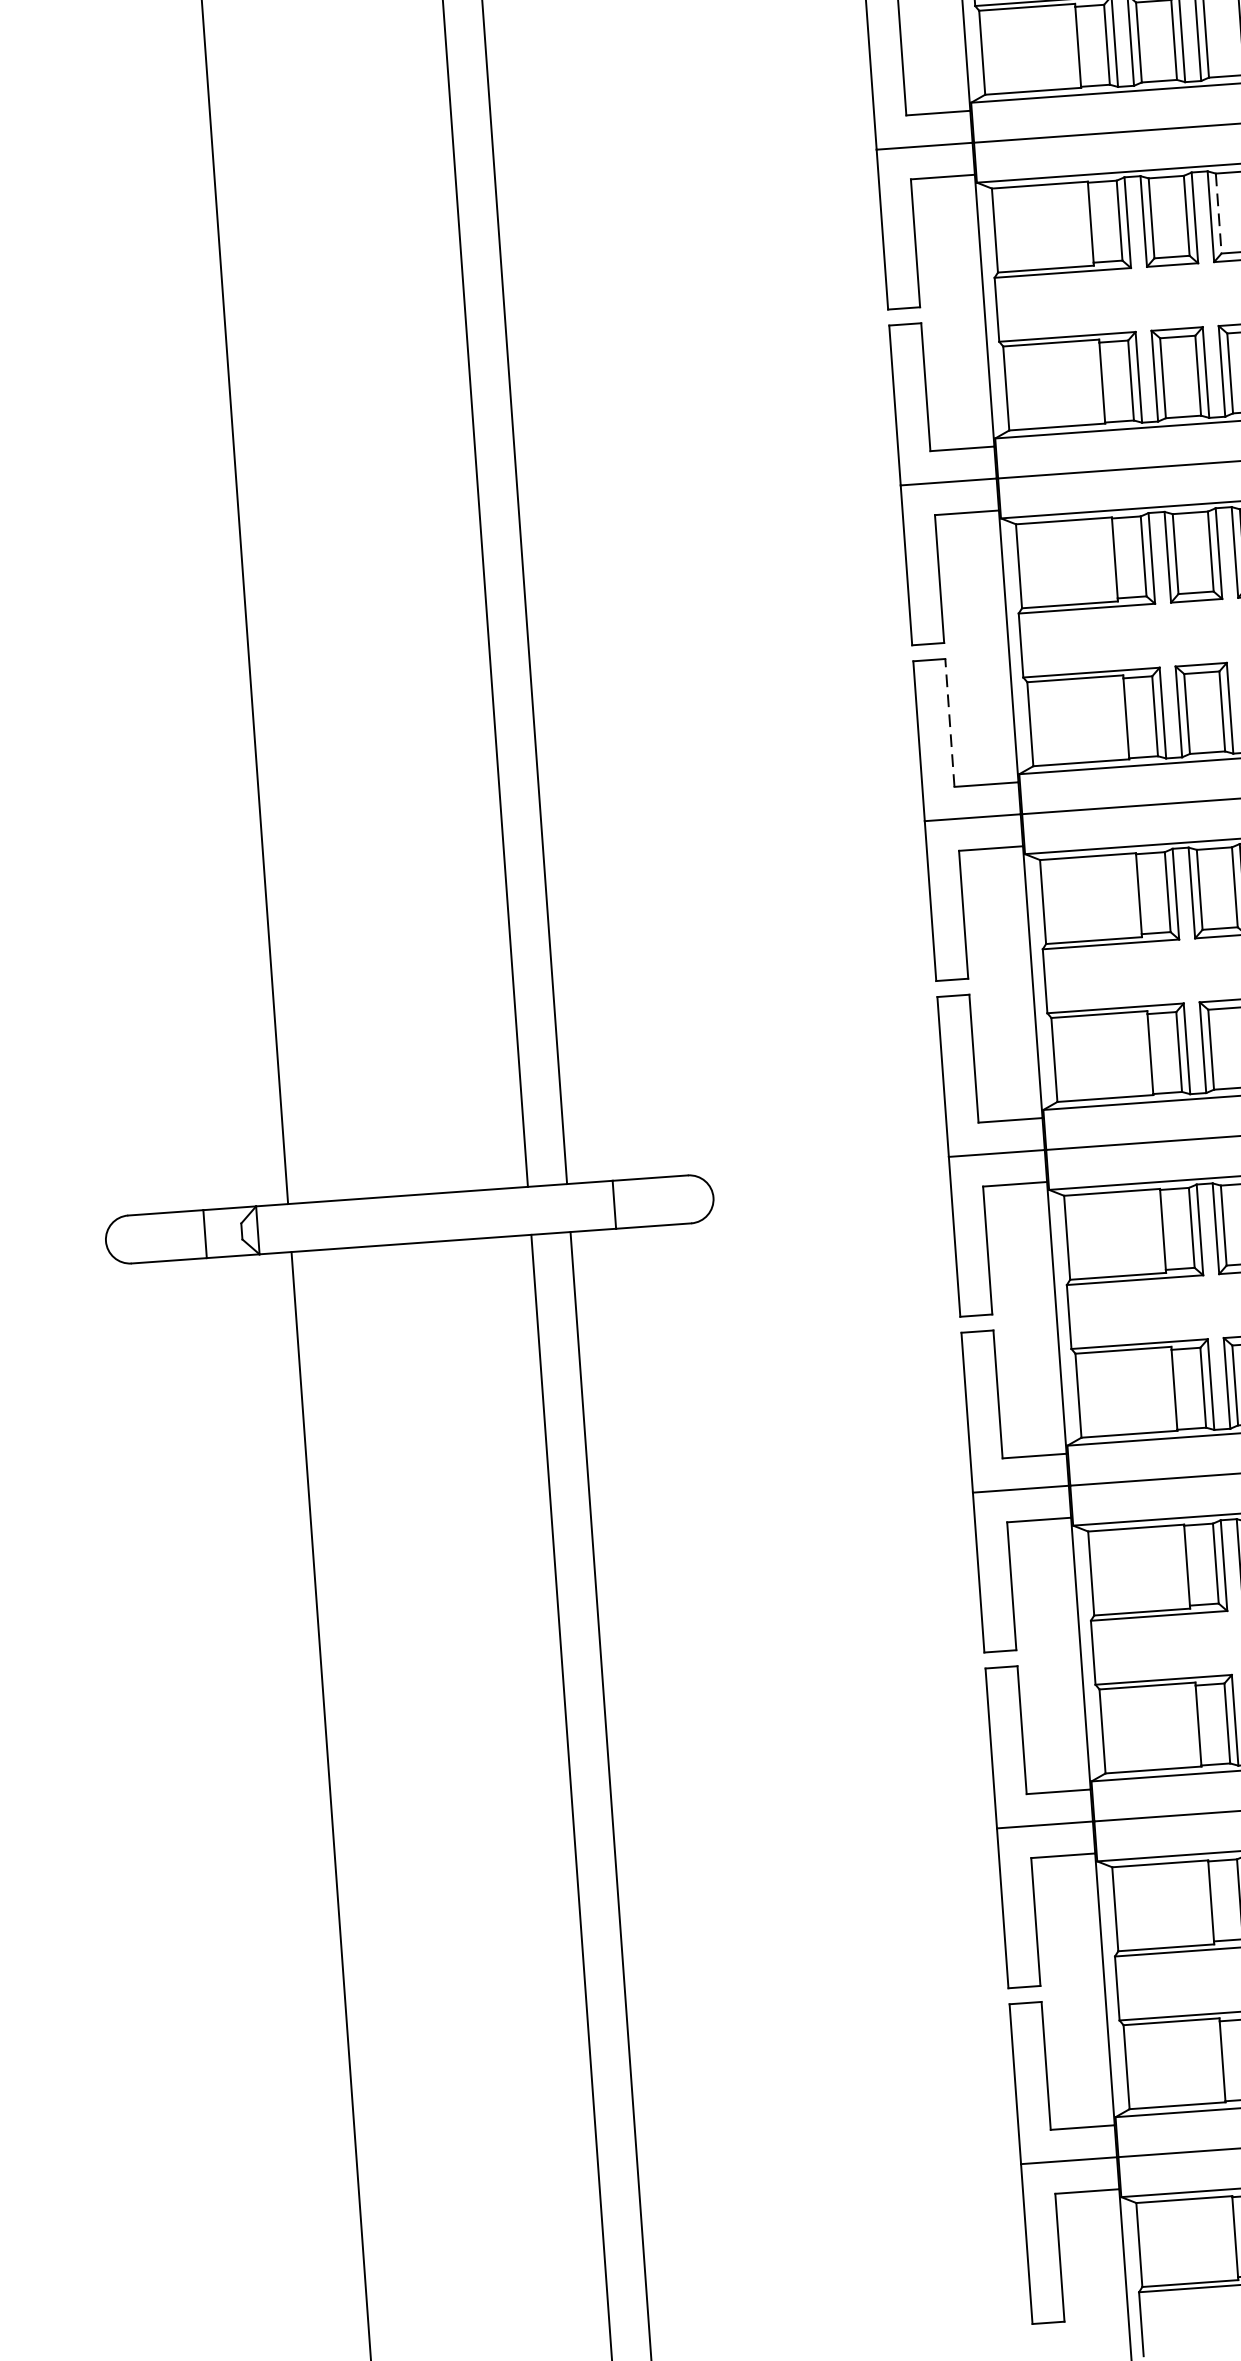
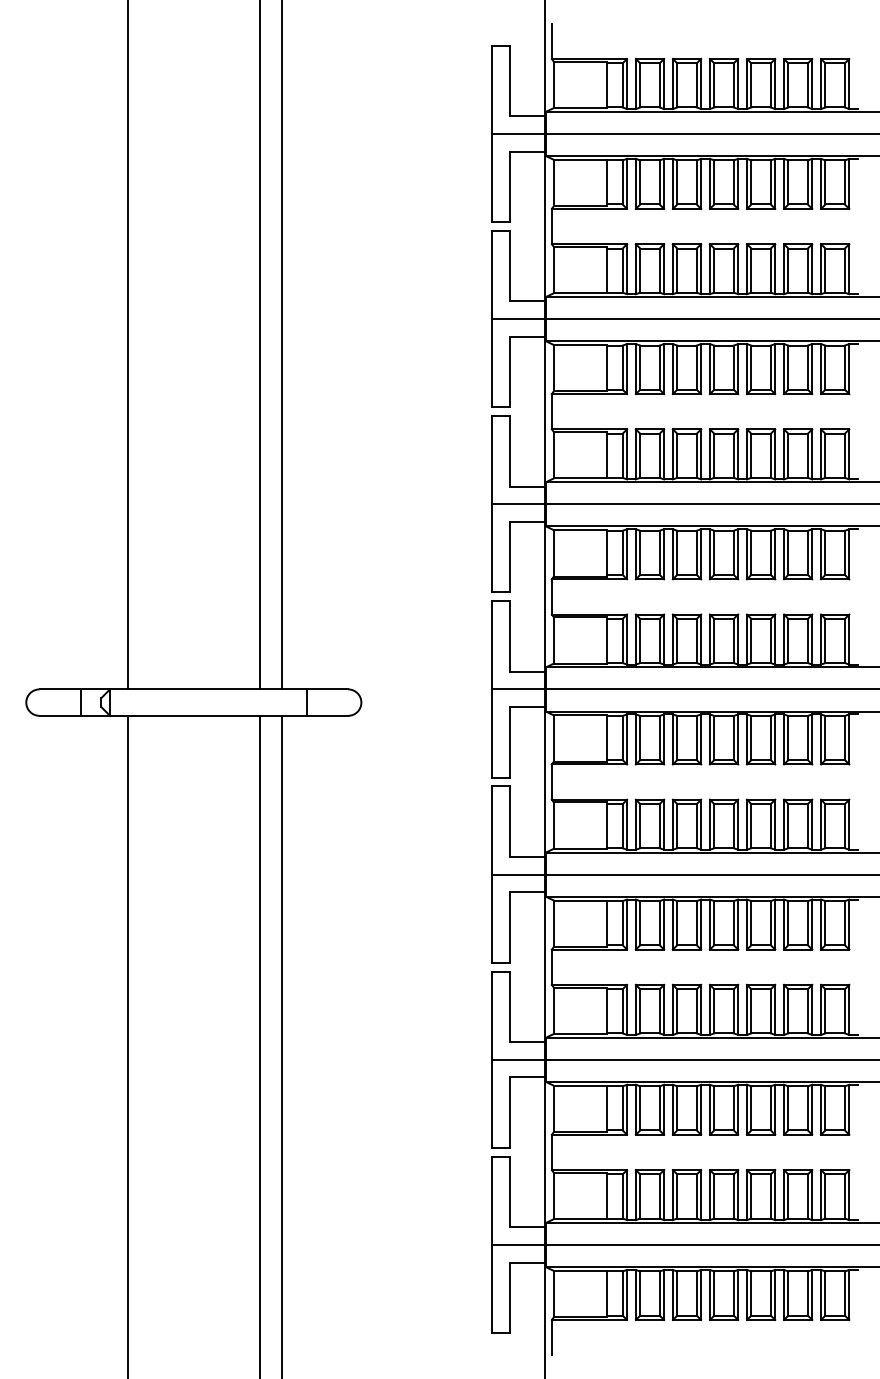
line: (1219, 213) -> (677, 182), dashed -> solid
line: (949, 721) -> (509, 450), dashed -> solid

